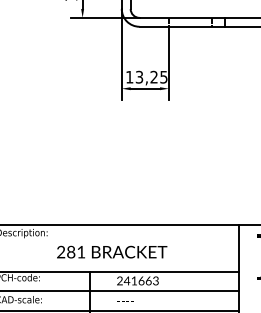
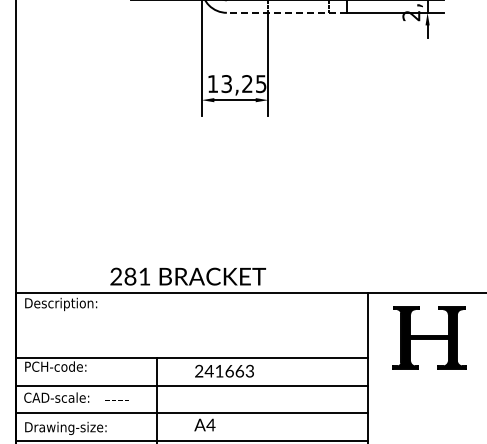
line: (181, 26) -> (286, 12), solid -> dashed
text: (111, 252) -> (187, 276), moved
text: (125, 301) -> (116, 400), moved

